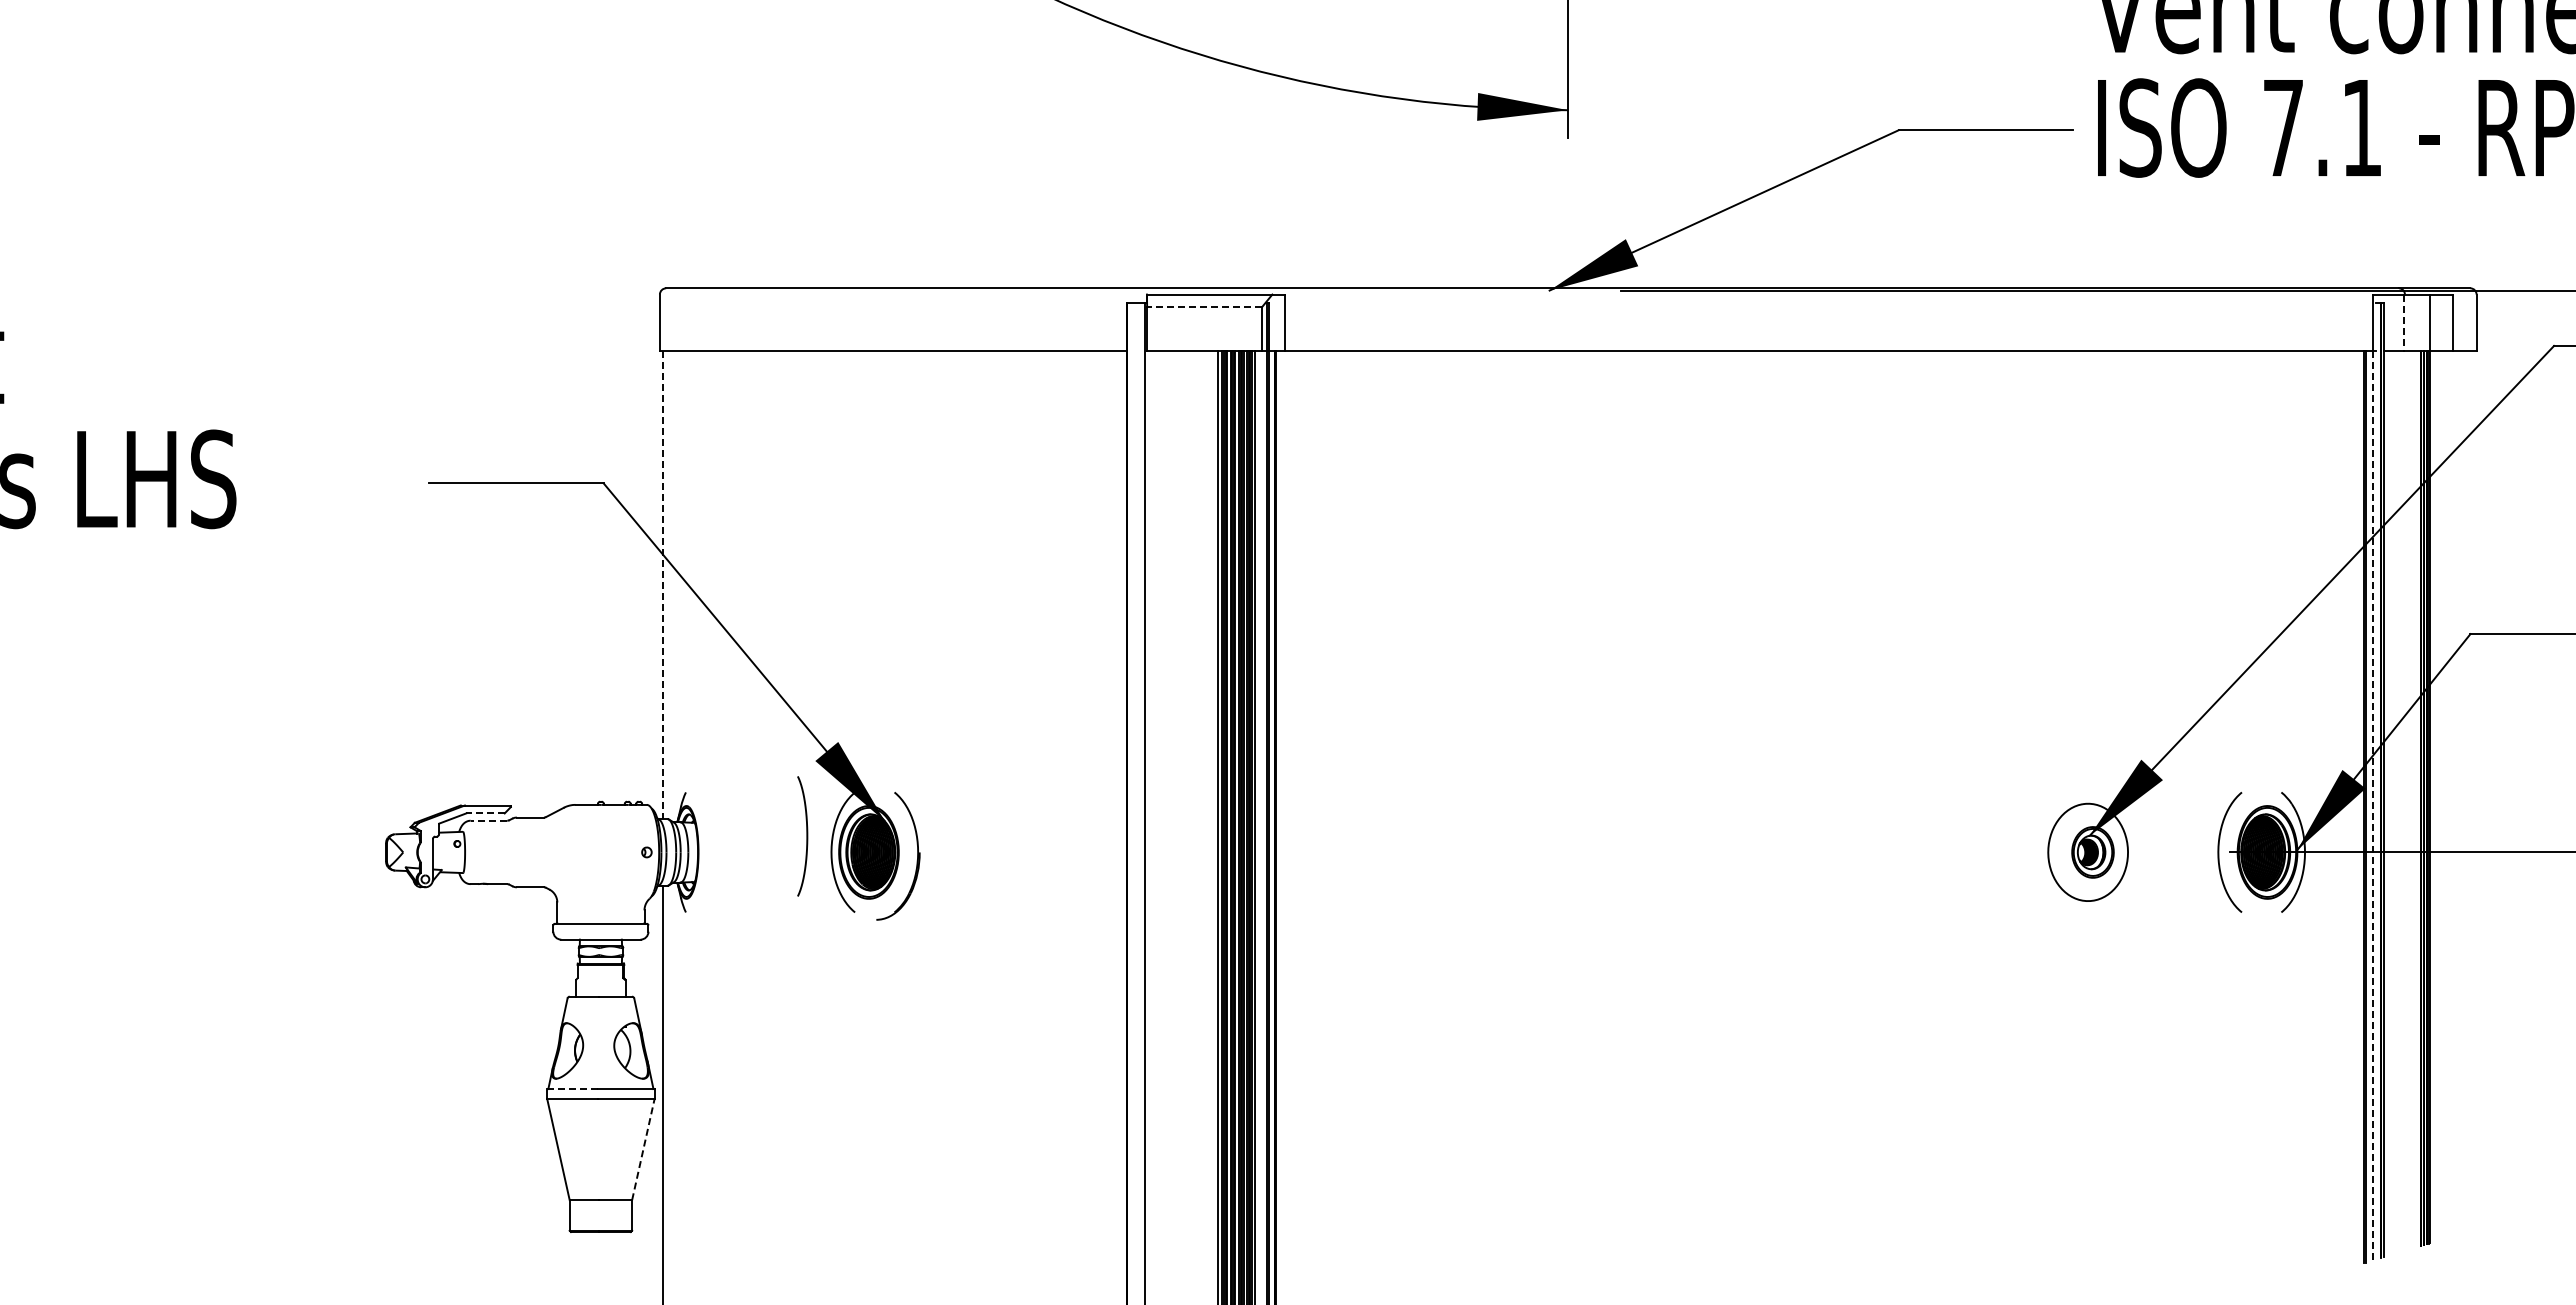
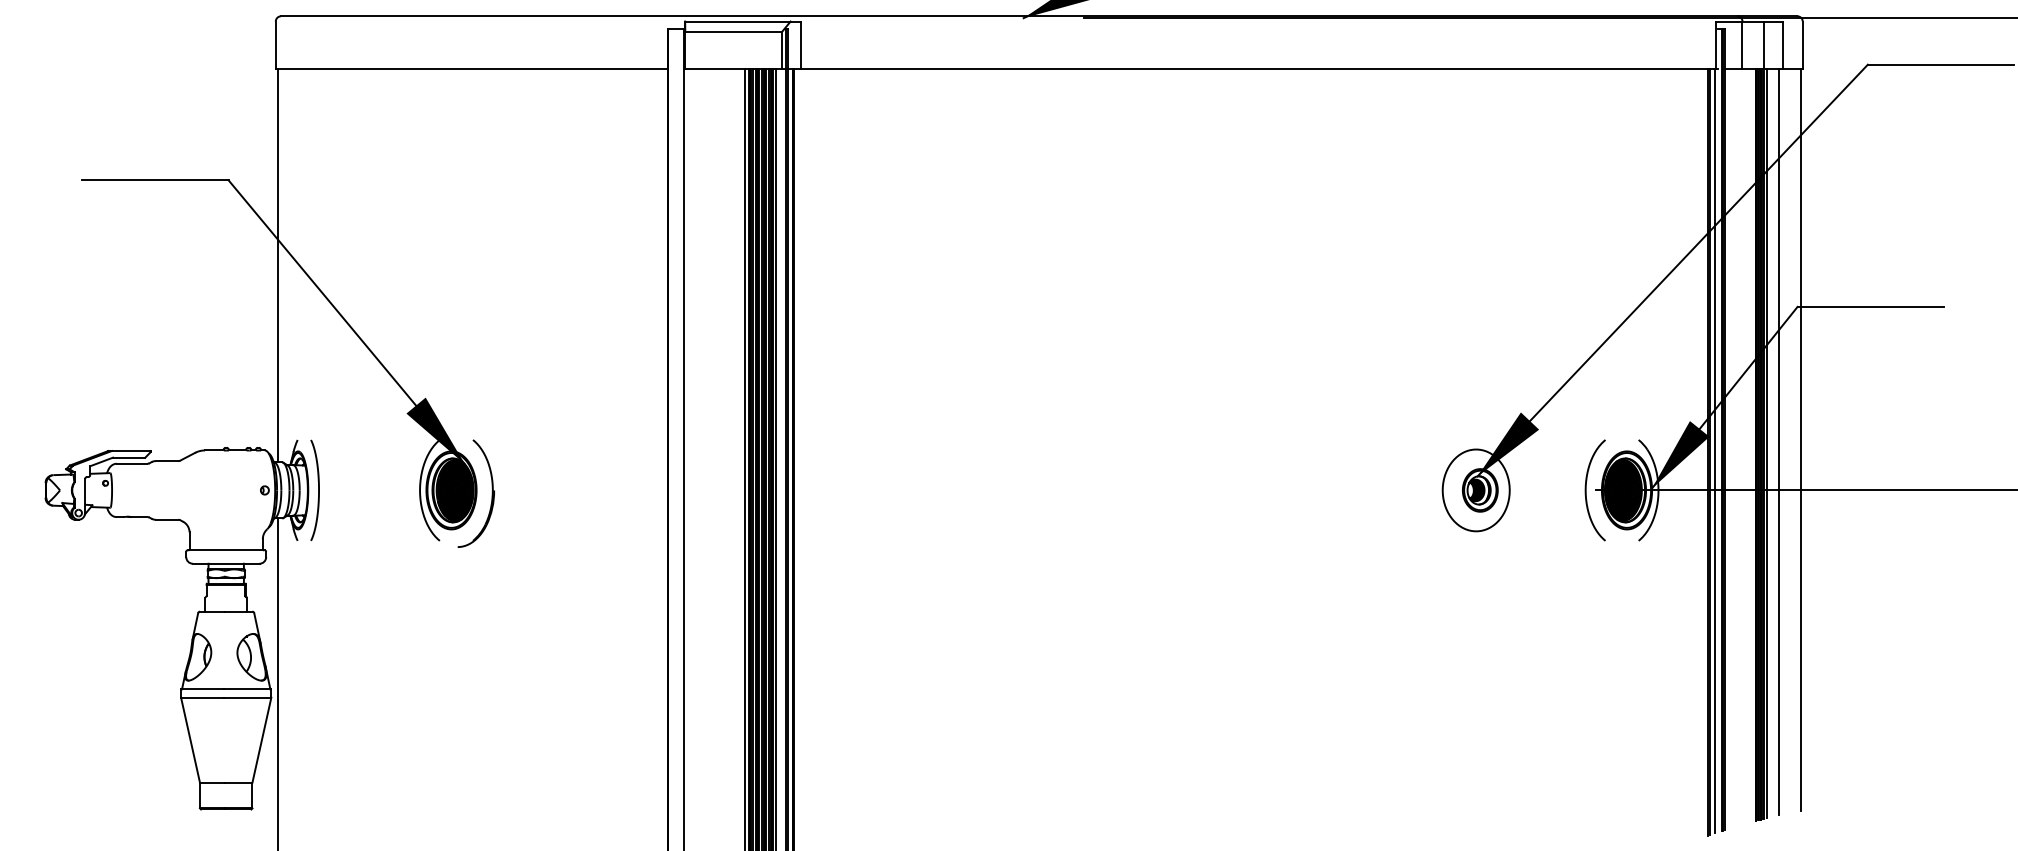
line: (1204, 307) -> (733, 32), dashed -> solid
line: (2403, 323) -> (1741, 45), dashed -> solid
line: (662, 585) -> (277, 266), dashed -> solid
line: (2473, 791) -> (1800, 439), added
line: (2448, 794) -> (1779, 441), added
line: (2434, 796) -> (1767, 443), added
line: (2372, 805) -> (1715, 450), dashed -> solid
line: (485, 813) -> (129, 457), dashed -> solid
line: (488, 820) -> (131, 463), dashed -> solid
curve: (806, 836) -> (318, 490), moved
line: (573, 1089) -> (203, 689), dashed -> solid
line: (643, 1149) -> (262, 740), dashed -> solid

